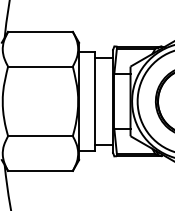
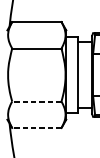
line: (39, 136) -> (36, 101), solid -> dashed
line: (39, 170) -> (36, 127), solid -> dashed

